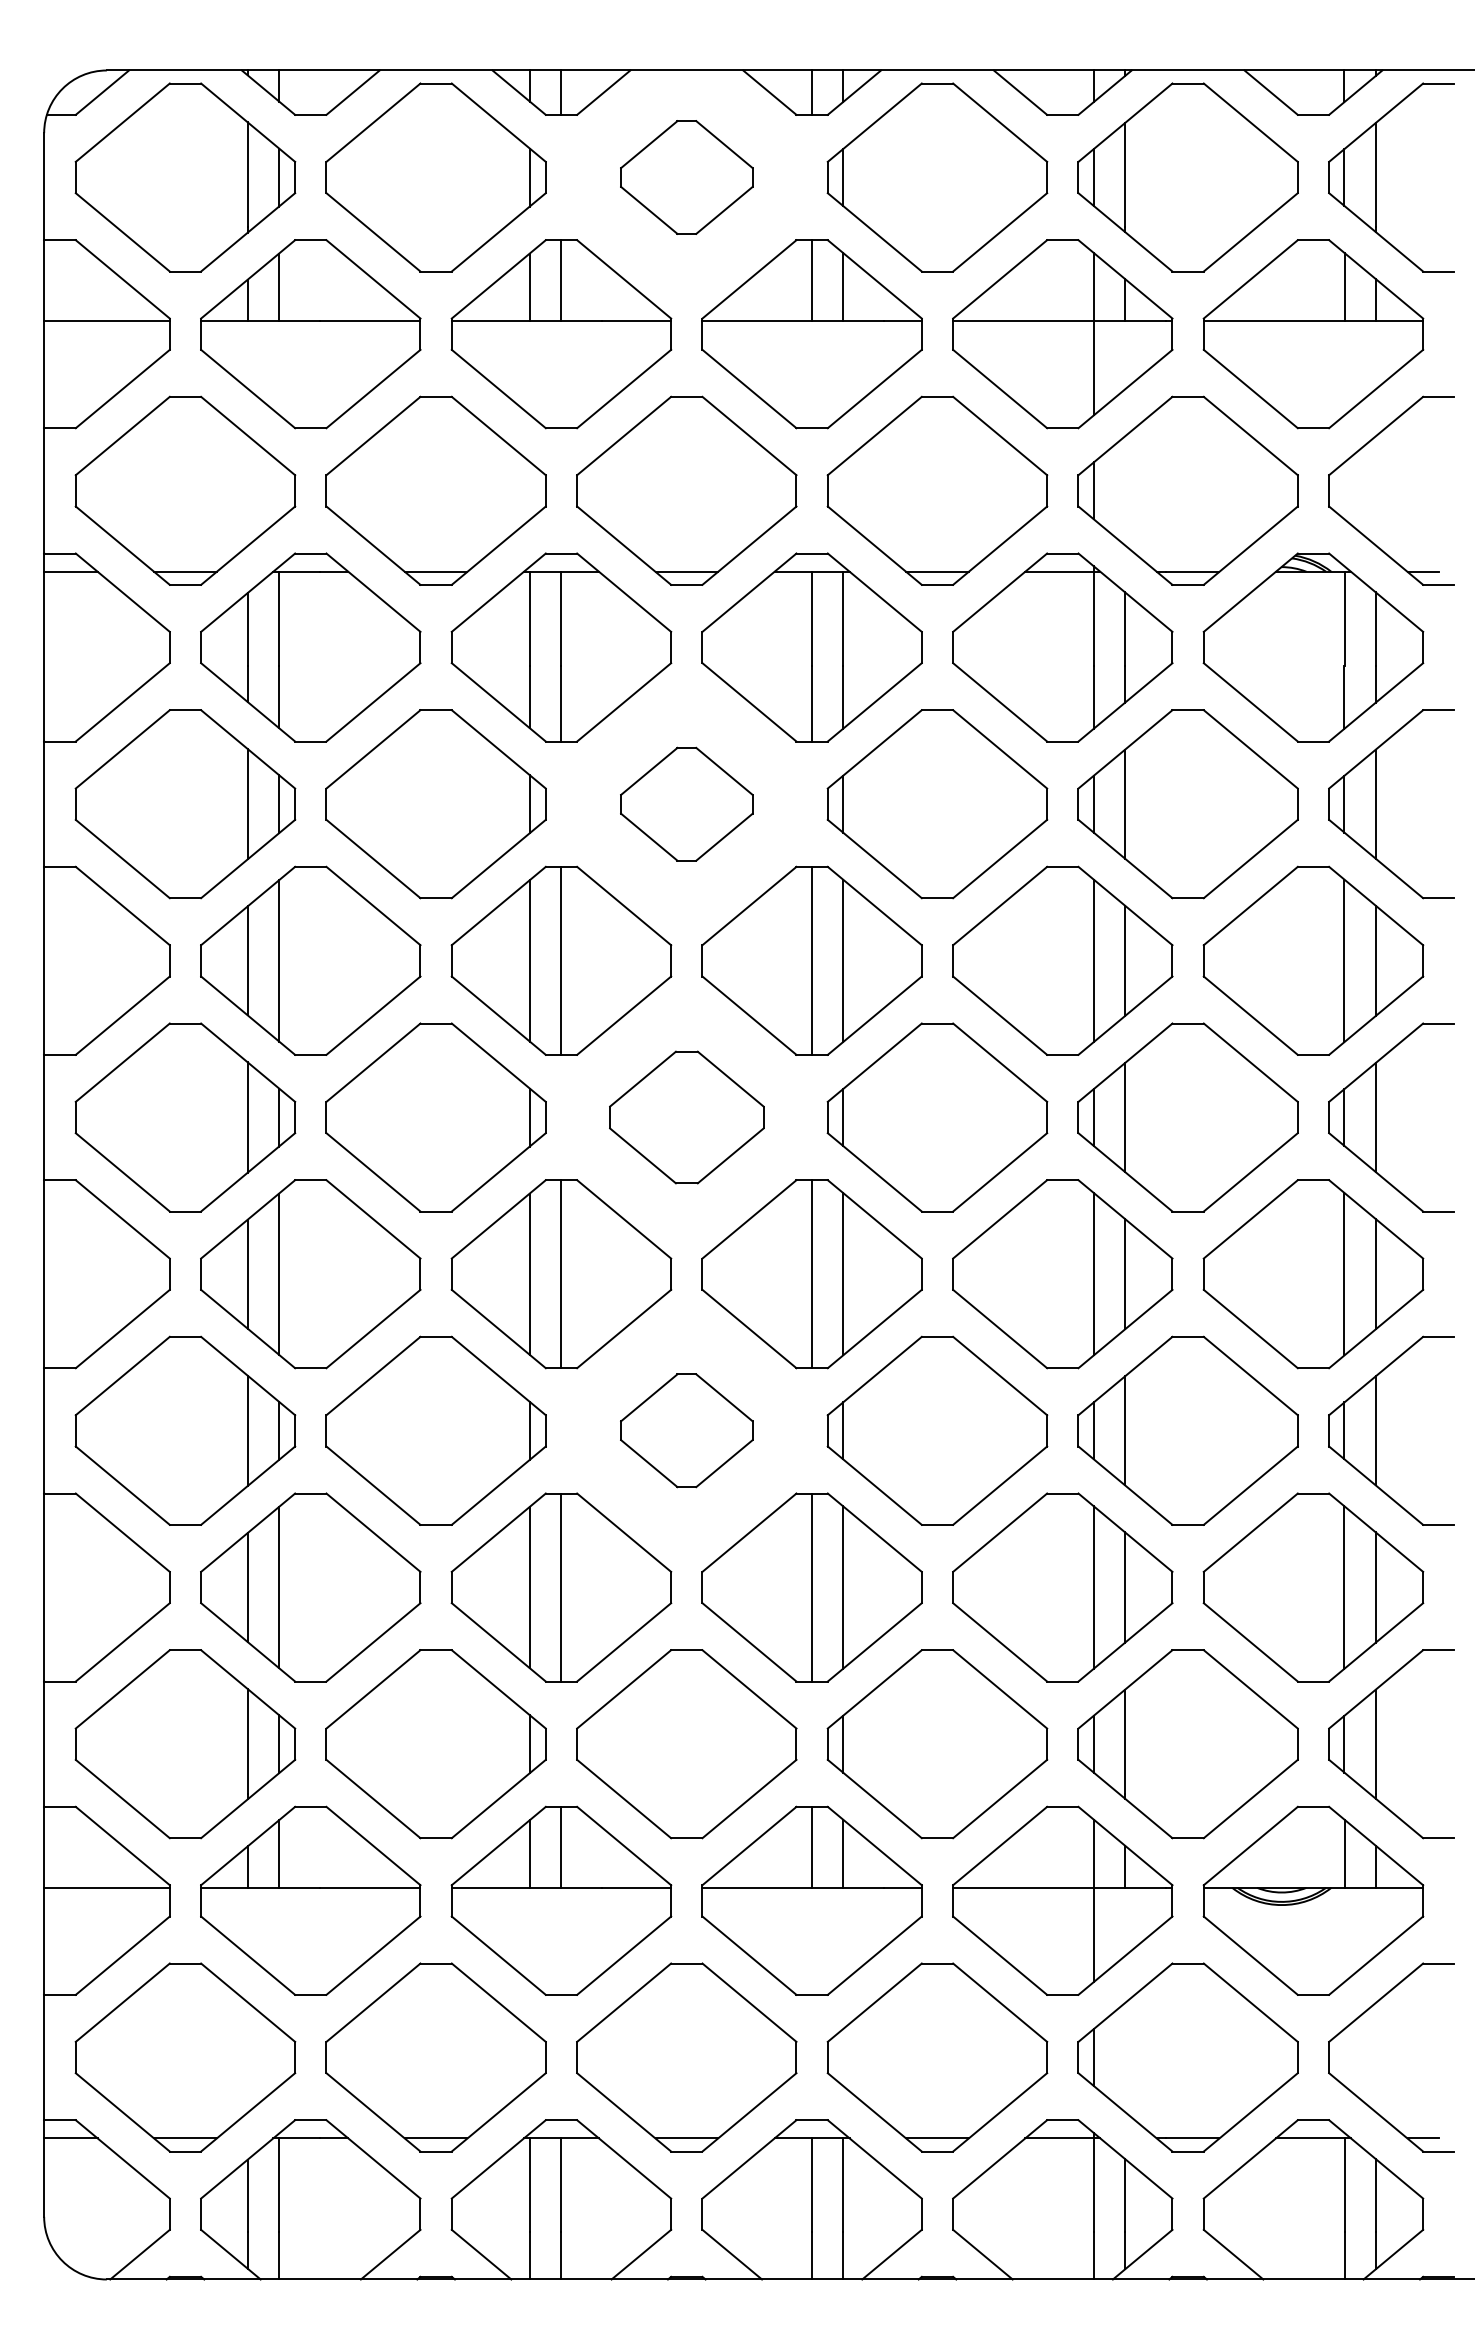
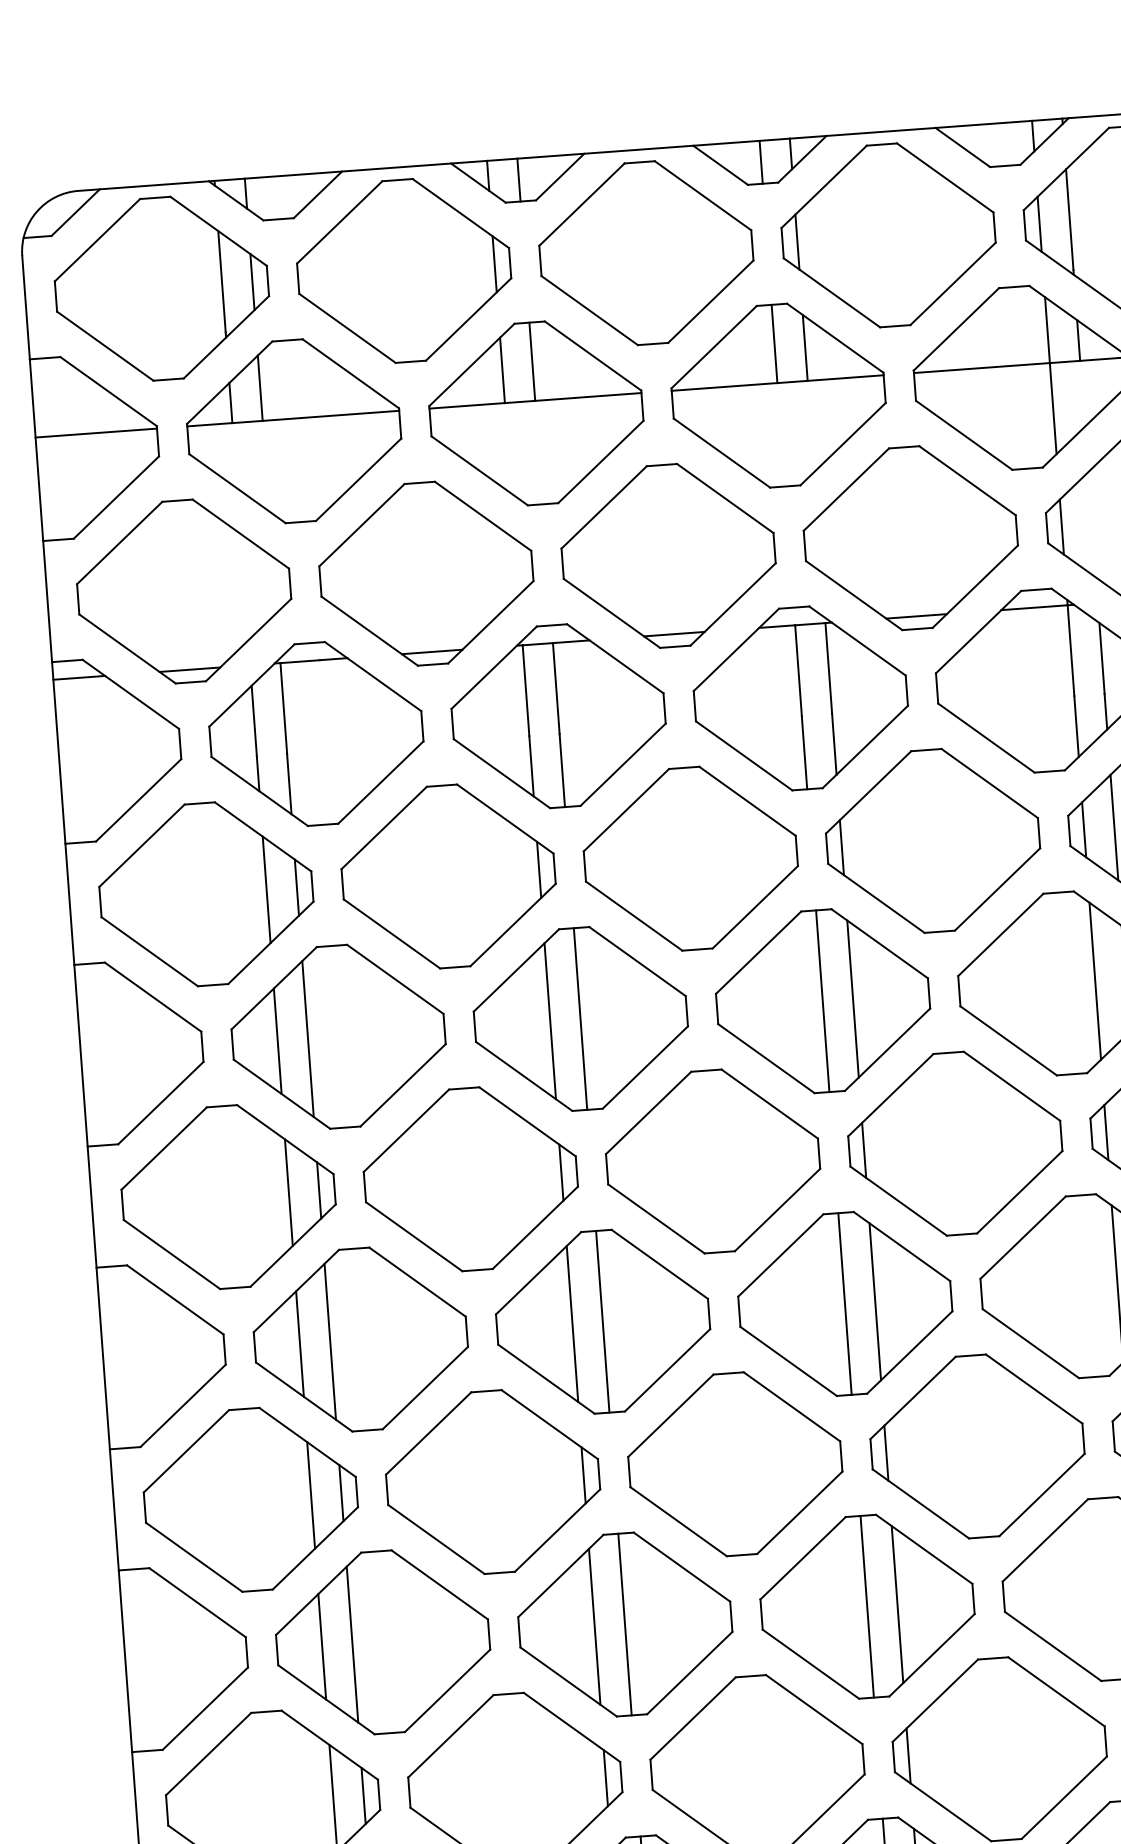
part: (686, 177) -> (646, 253), size x1.67
part: (686, 804) -> (690, 859), size x1.67
part: (686, 1117) -> (712, 1161), size x1.43
part: (686, 1430) -> (735, 1463), size x1.67

